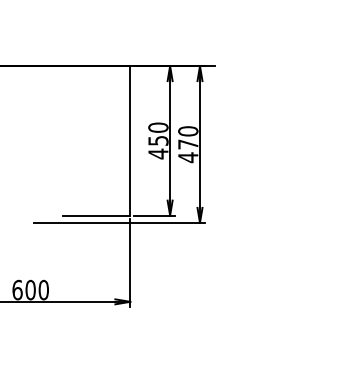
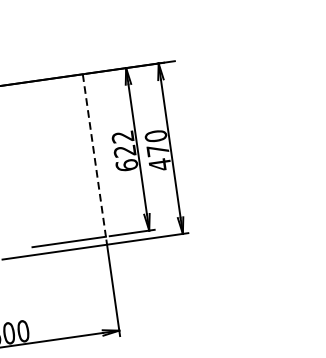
line: (130, 140) -> (94, 155), solid -> dashed
text: (158, 140) -> (125, 150), 450 -> 622

